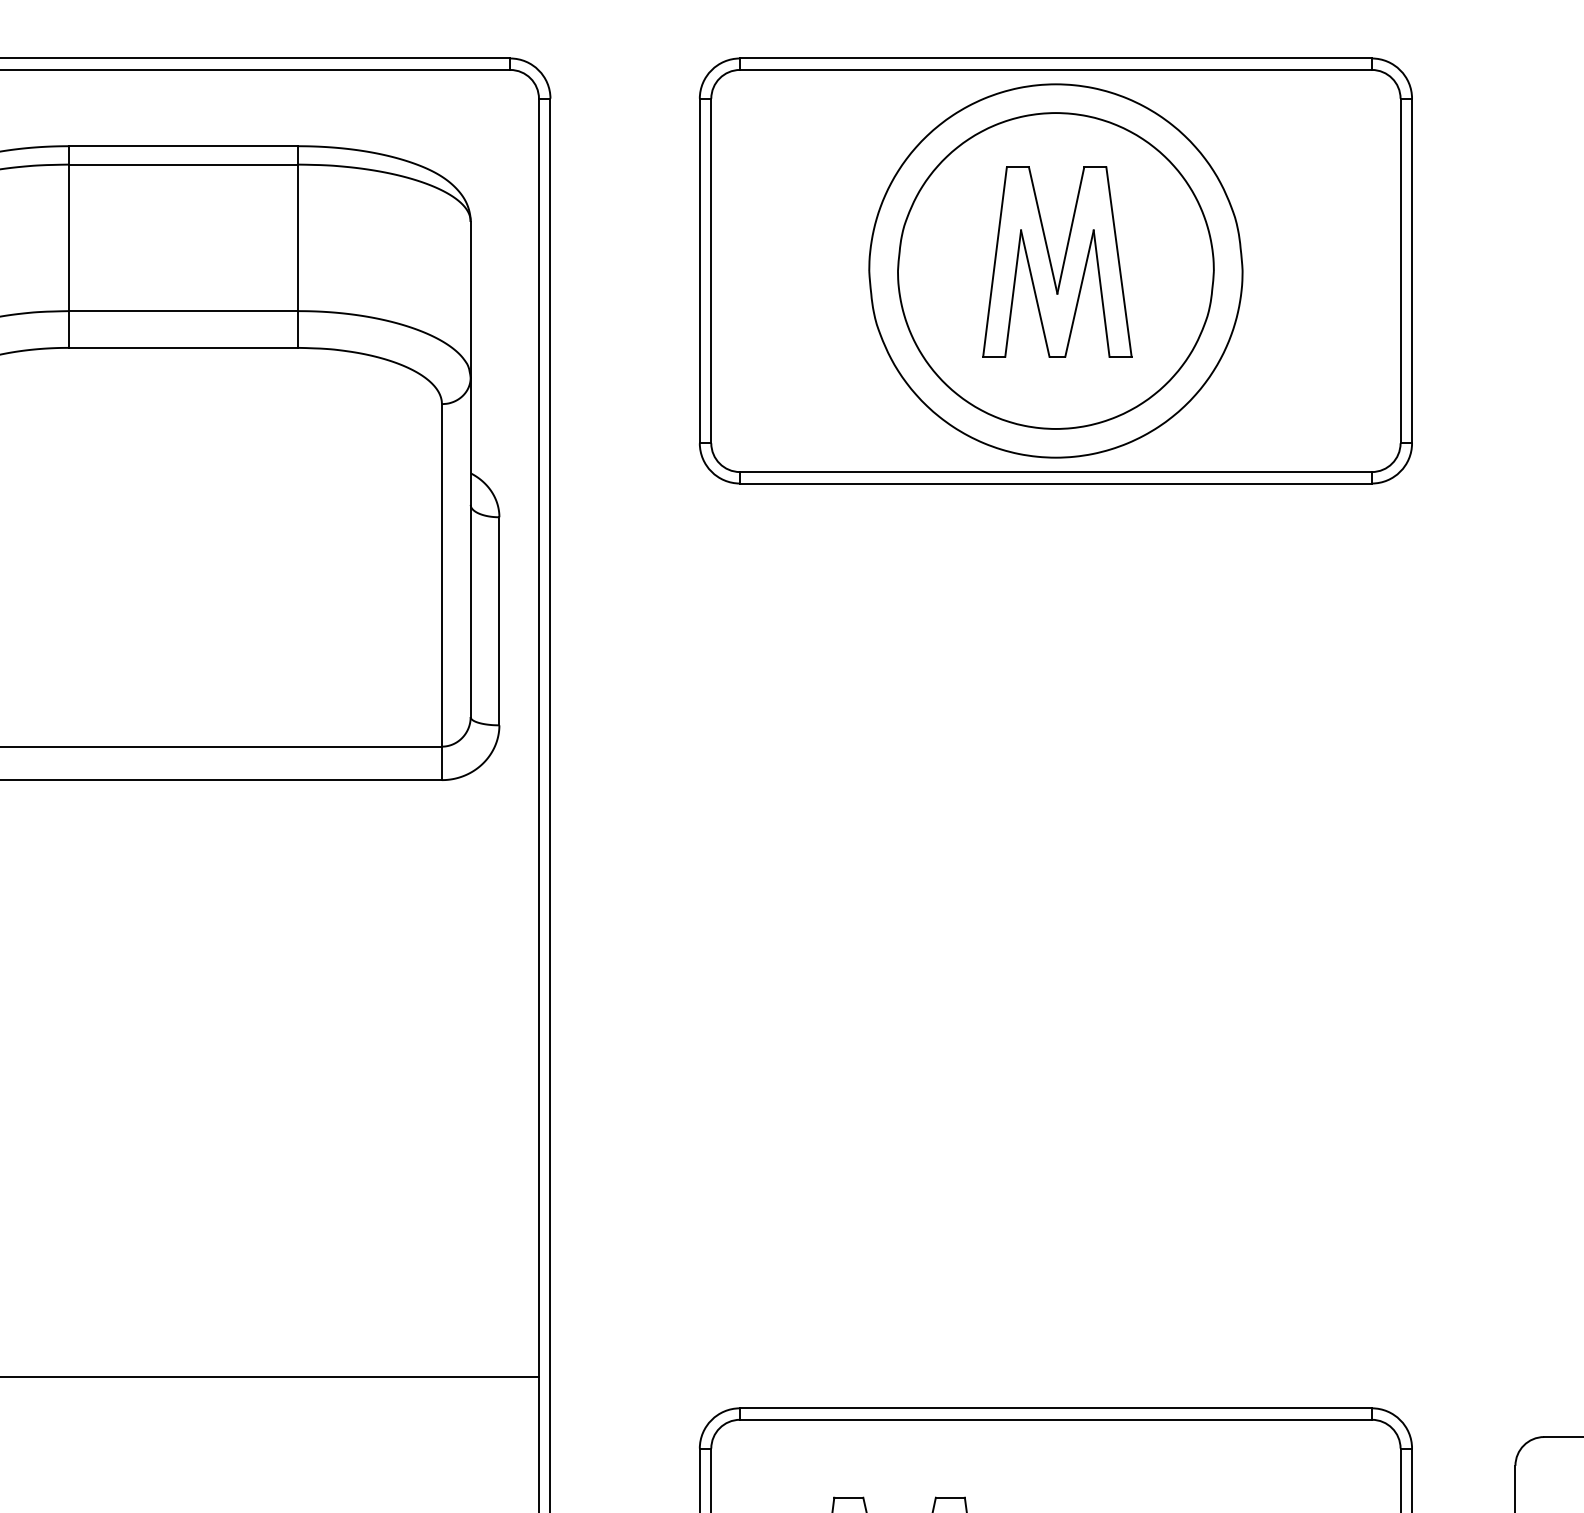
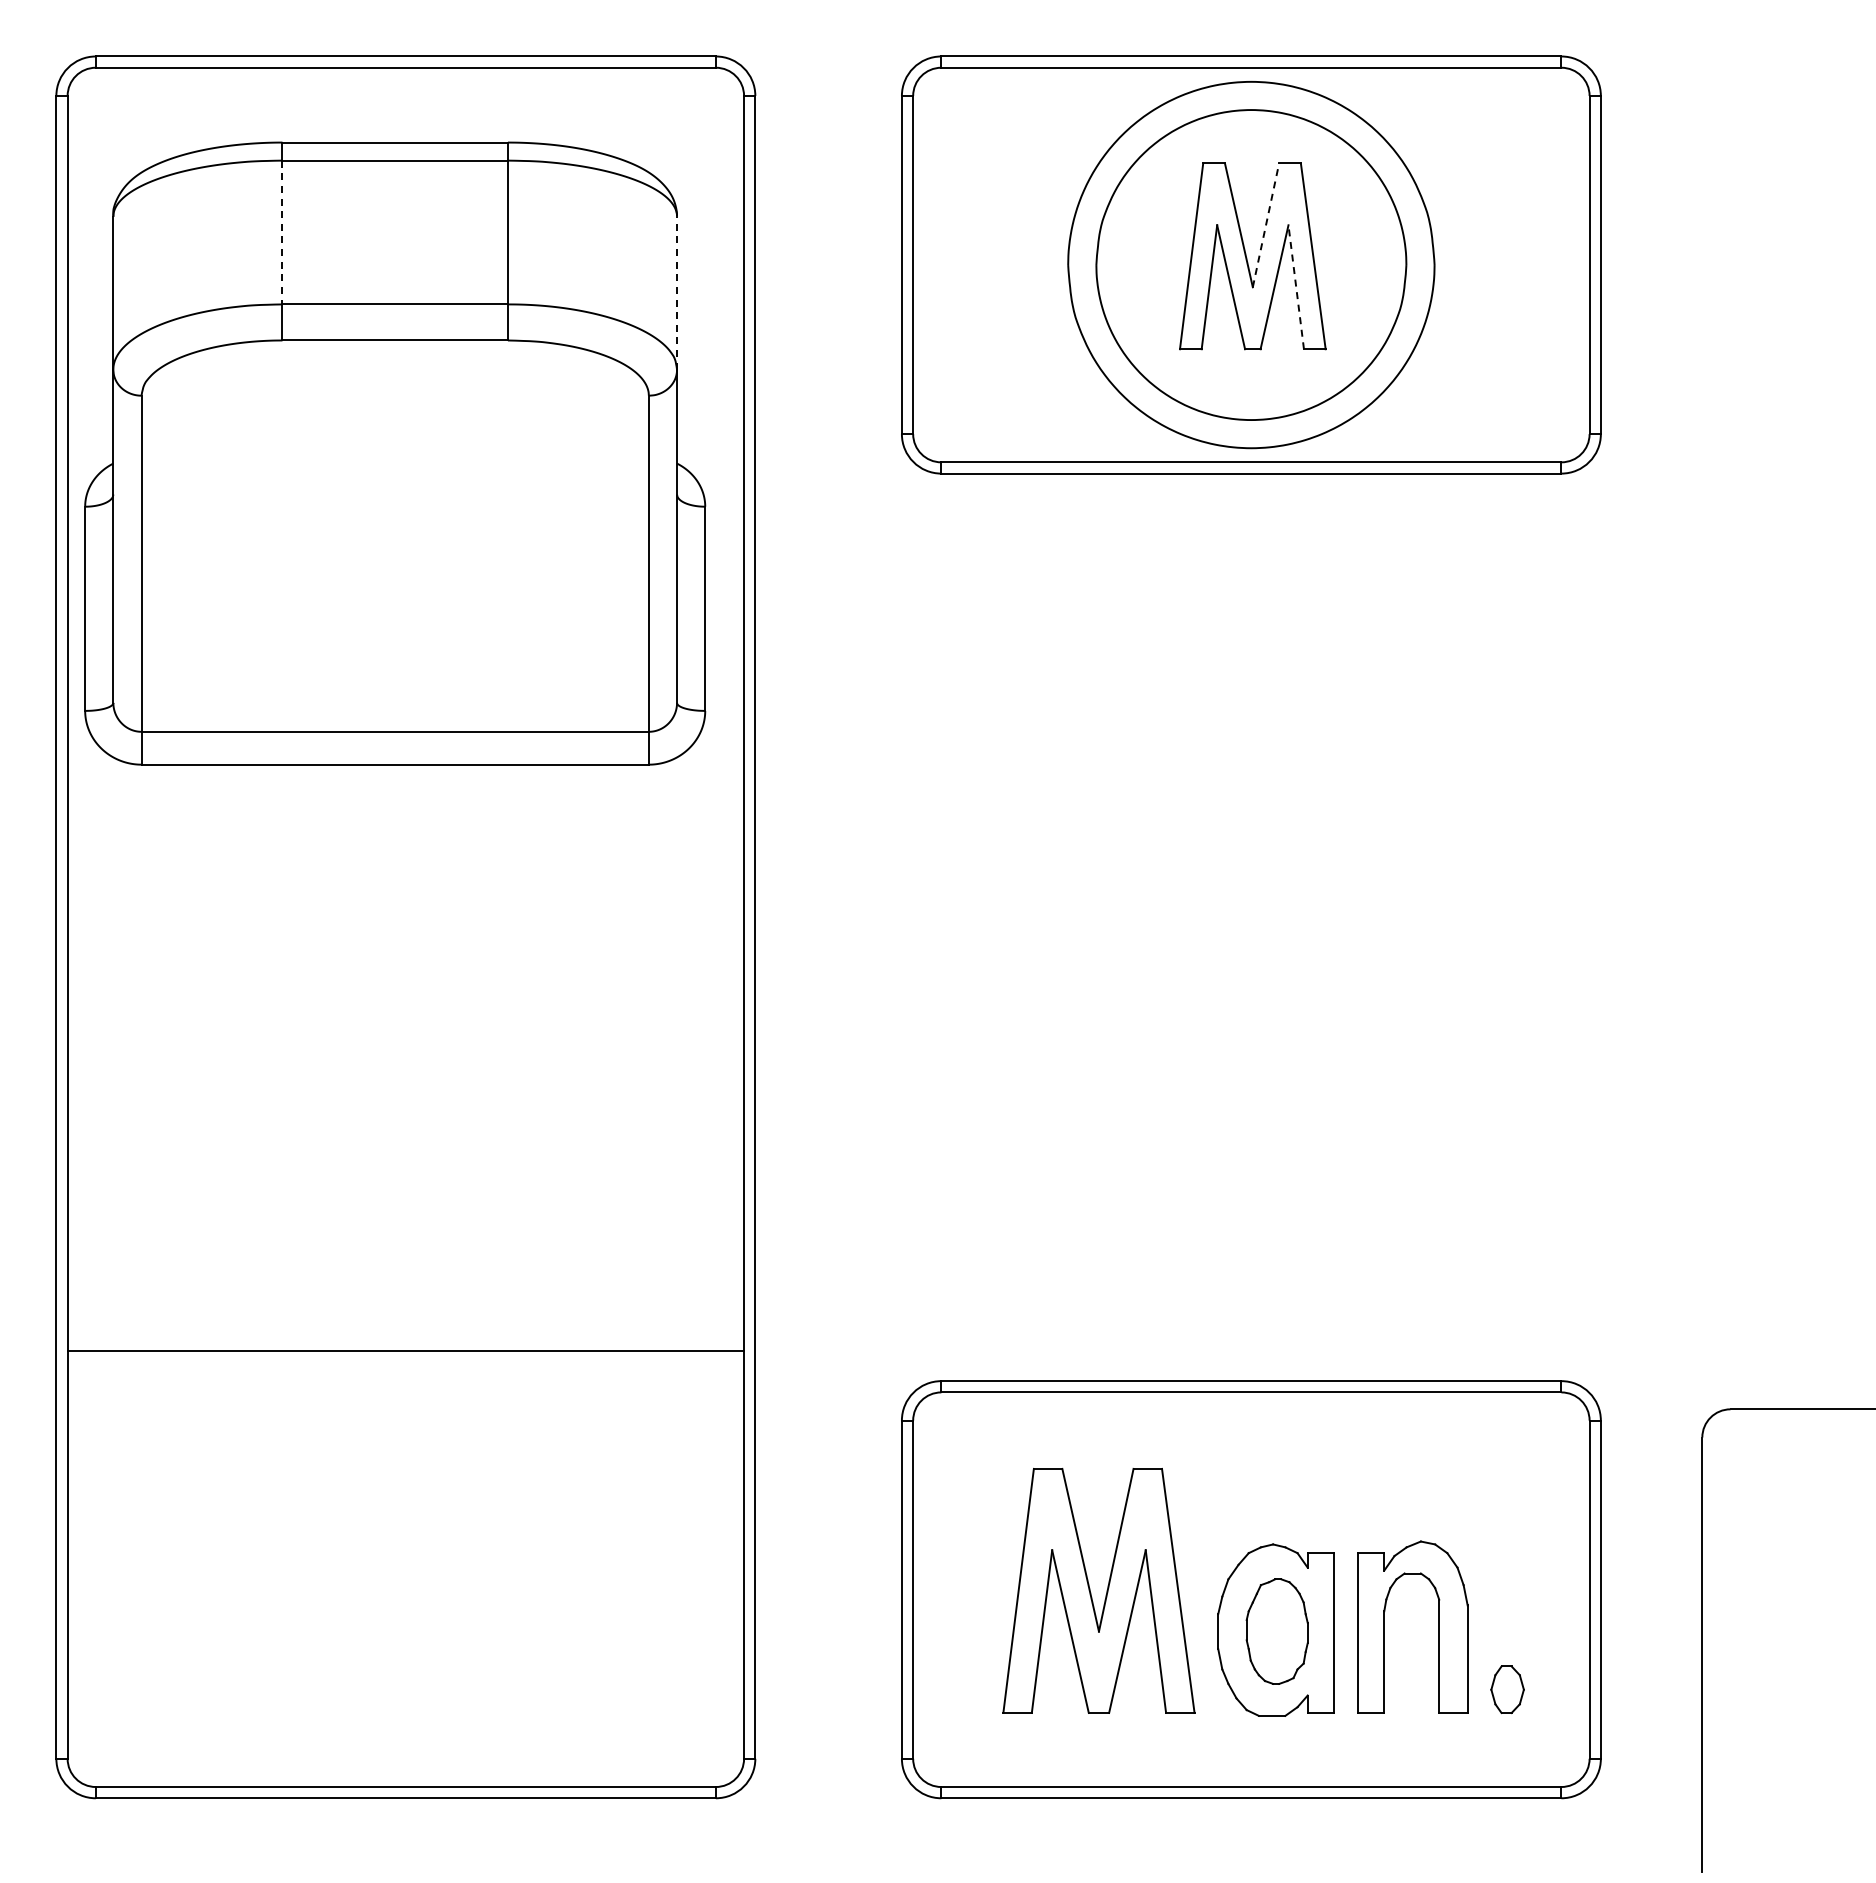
line: (1071, 229) -> (1266, 224), solid -> dashed
line: (68, 237) -> (282, 232), solid -> dashed
line: (1101, 292) -> (1296, 286), solid -> dashed
line: (471, 298) -> (677, 292), solid -> dashed

